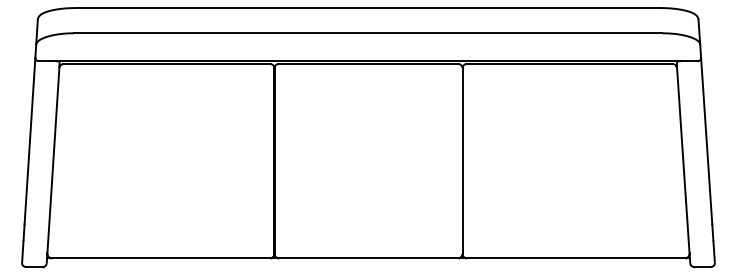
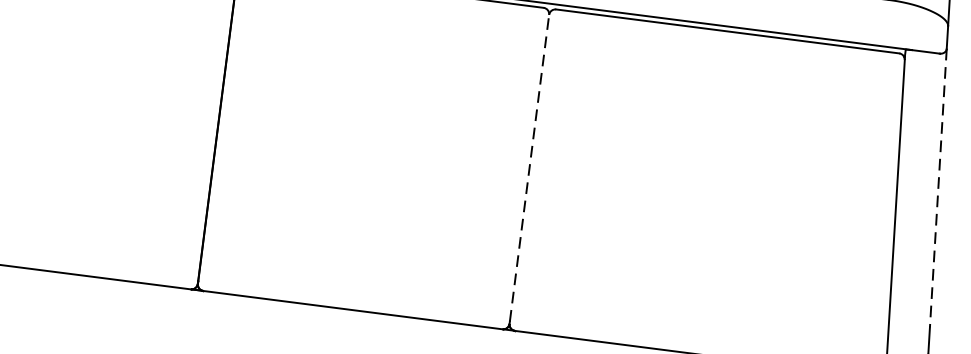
line: (706, 141) -> (937, 188), solid -> dashed
line: (462, 160) -> (529, 168), solid -> dashed

